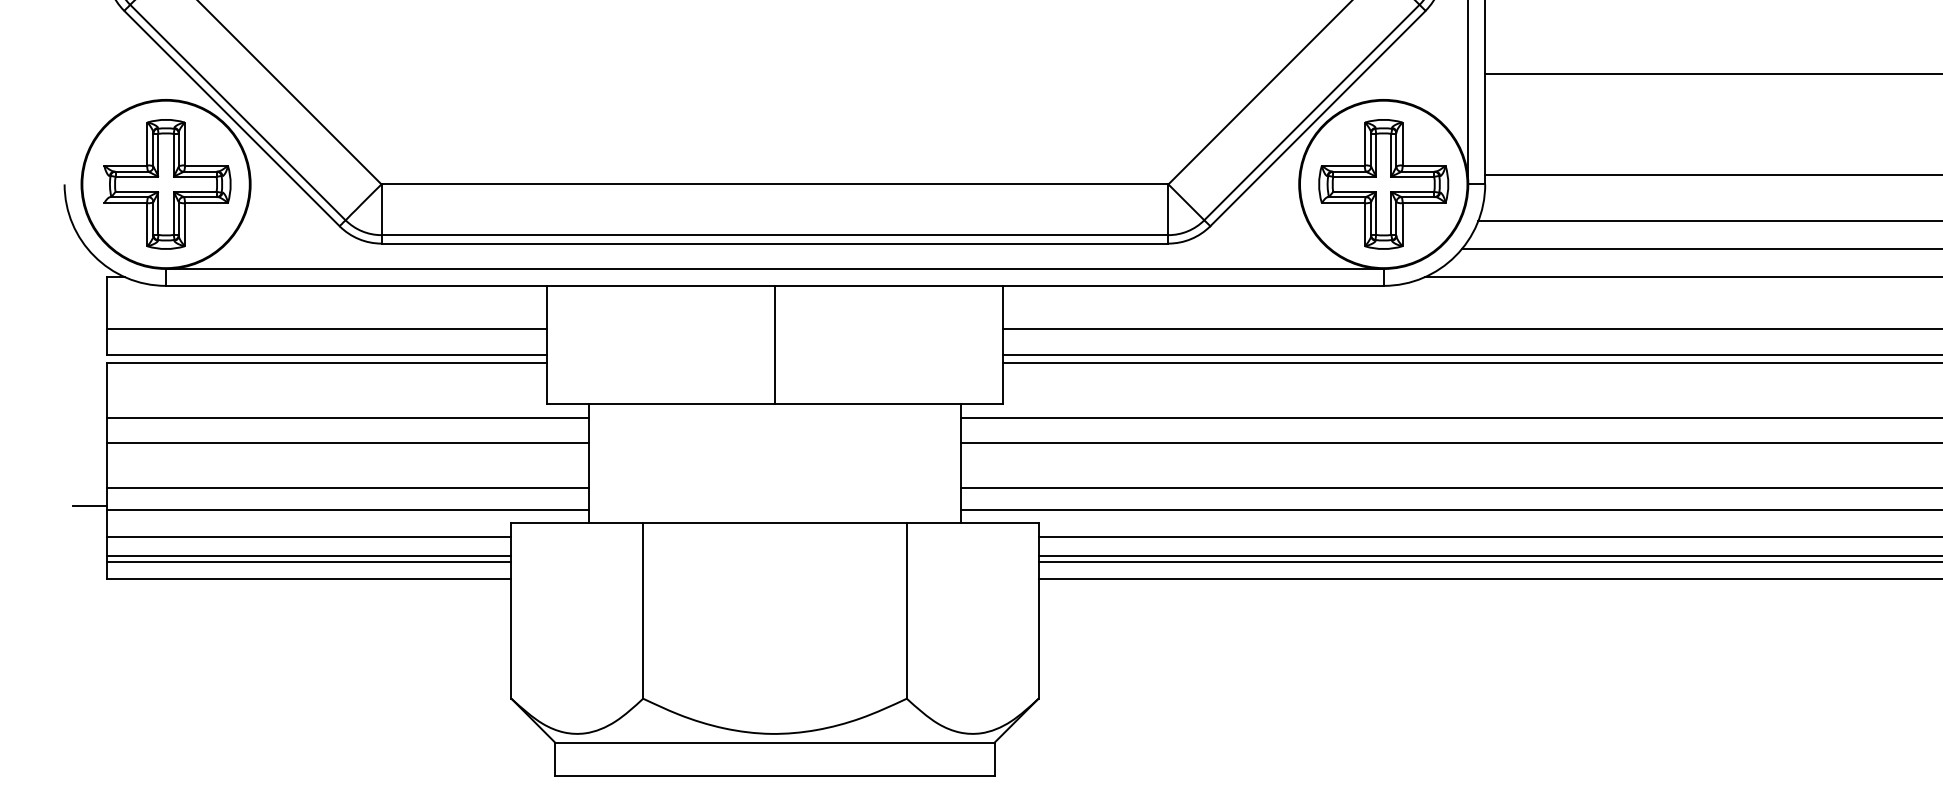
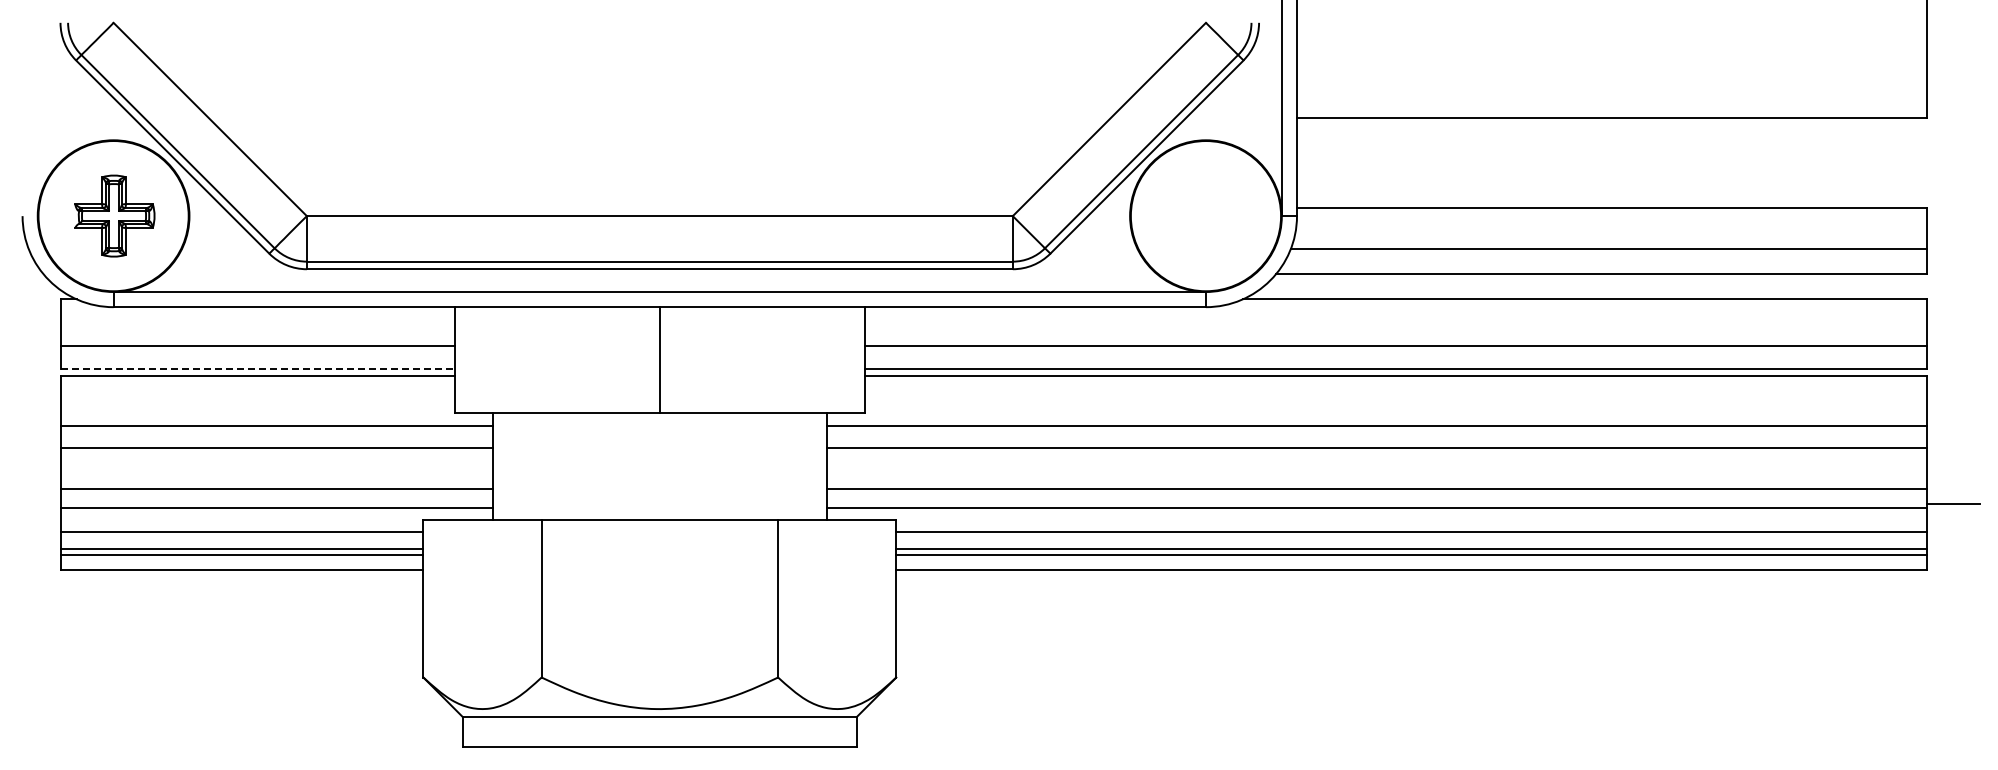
part: (167, 183) -> (114, 215), size x0.7
part: (1383, 183) -> (1205, 215), removed
line: (327, 355) -> (258, 369), solid -> dashed
line: (90, 505) -> (45, 504), removed

